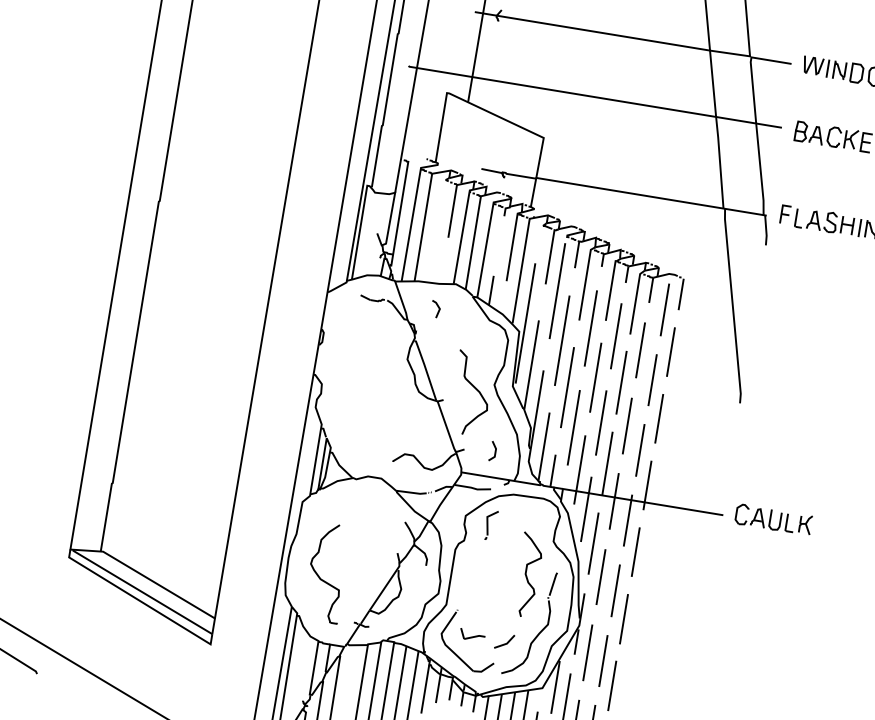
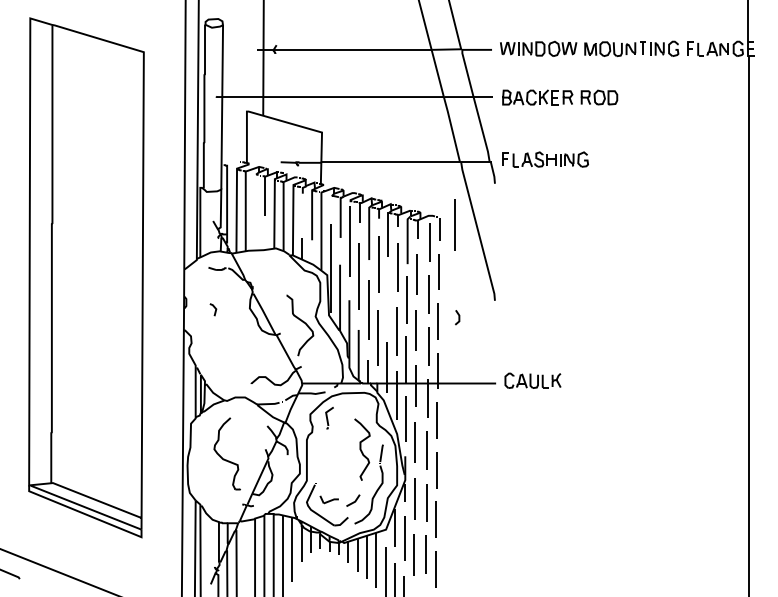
line: (437, 307) -> (214, 308), moved
line: (595, 376) -> (454, 224), moved
line: (494, 451) -> (458, 317), moved
part: (326, 572) -> (226, 453), moved

